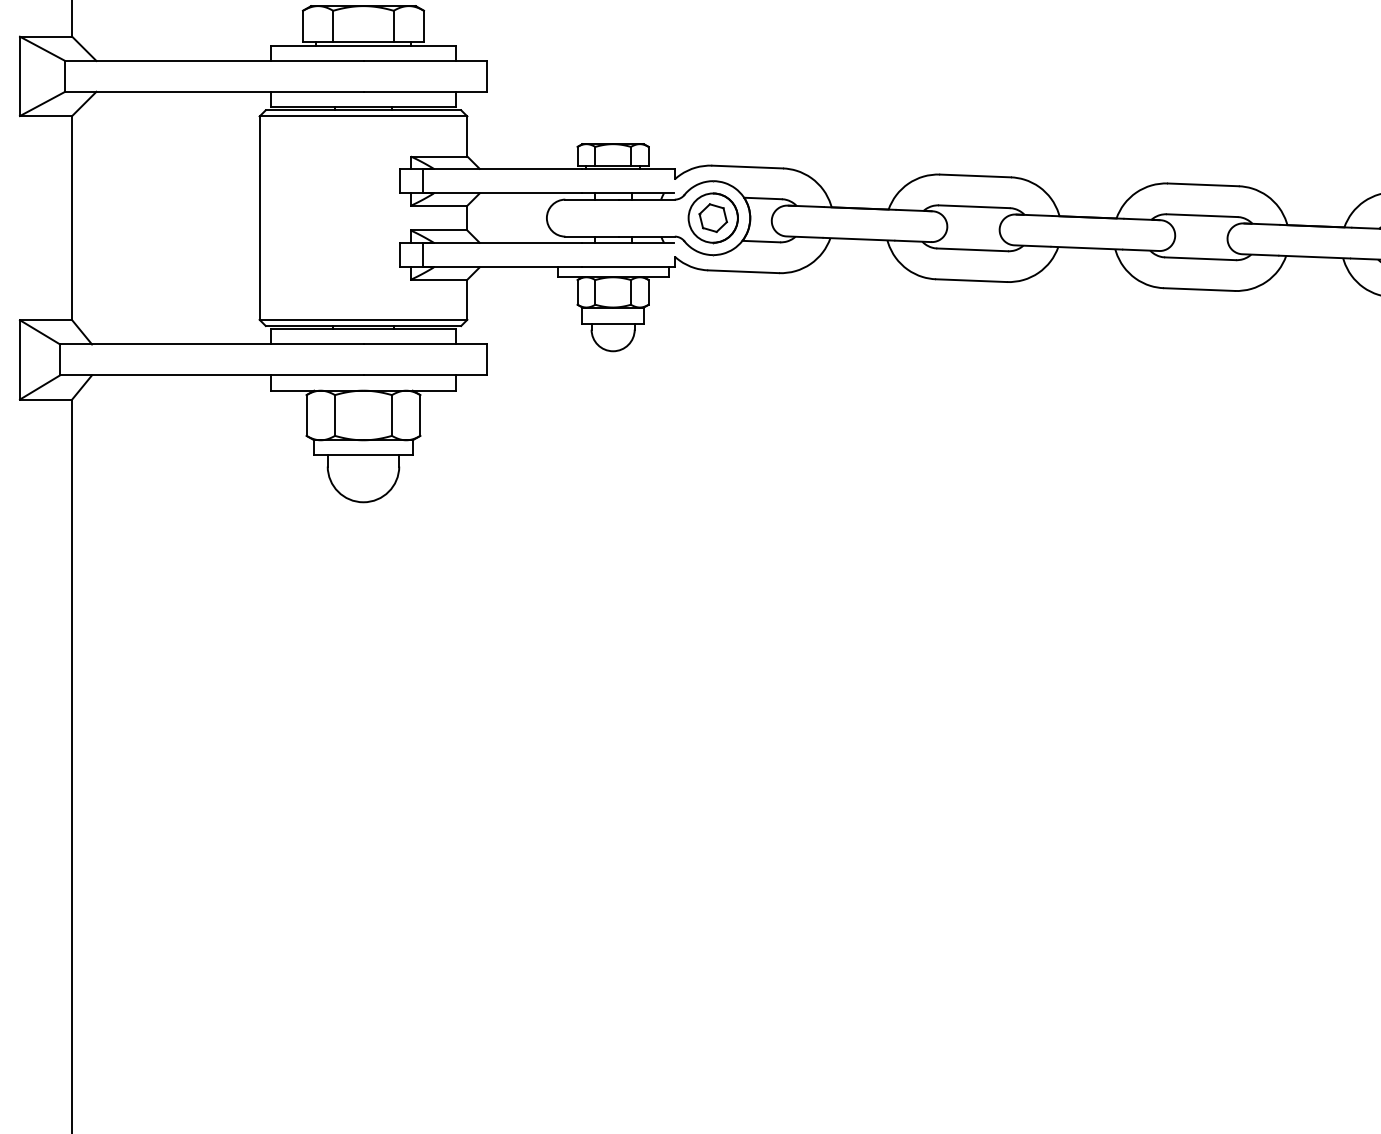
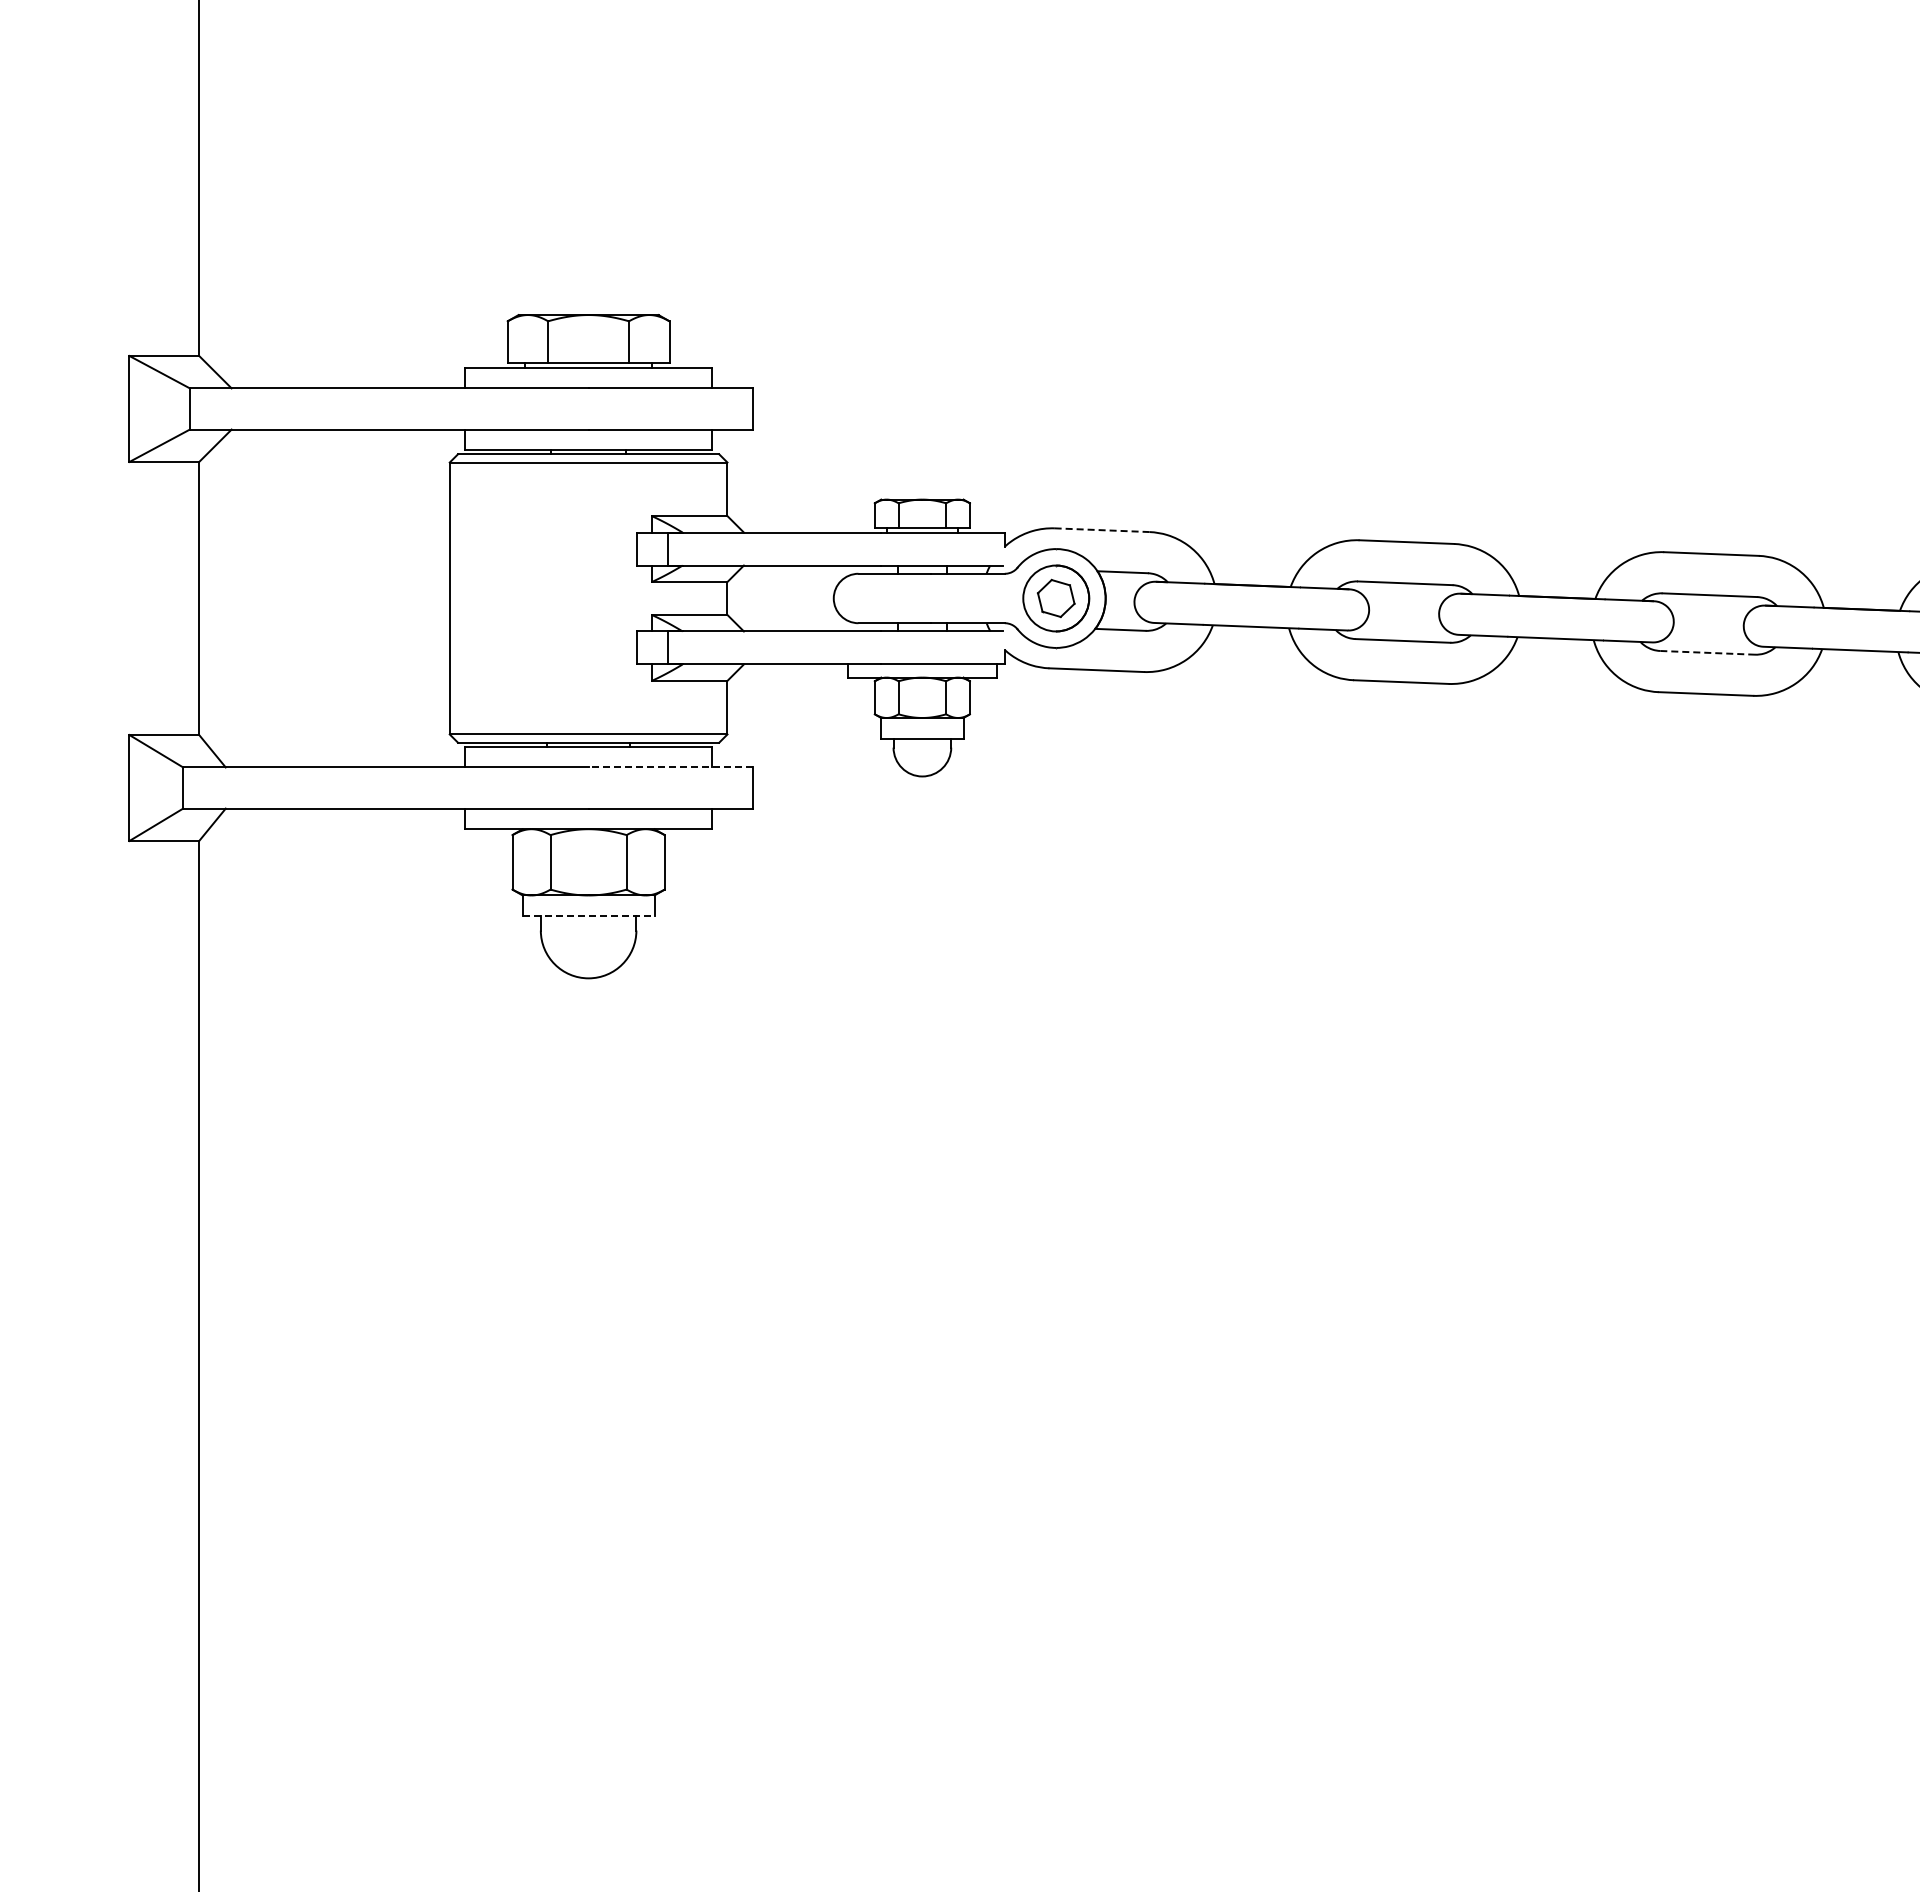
line: (747, 167) -> (1101, 530), solid -> dashed
line: (1201, 258) -> (1708, 652), solid -> dashed
line: (424, 344) -> (670, 767), solid -> dashed
line: (363, 455) -> (588, 915), solid -> dashed

